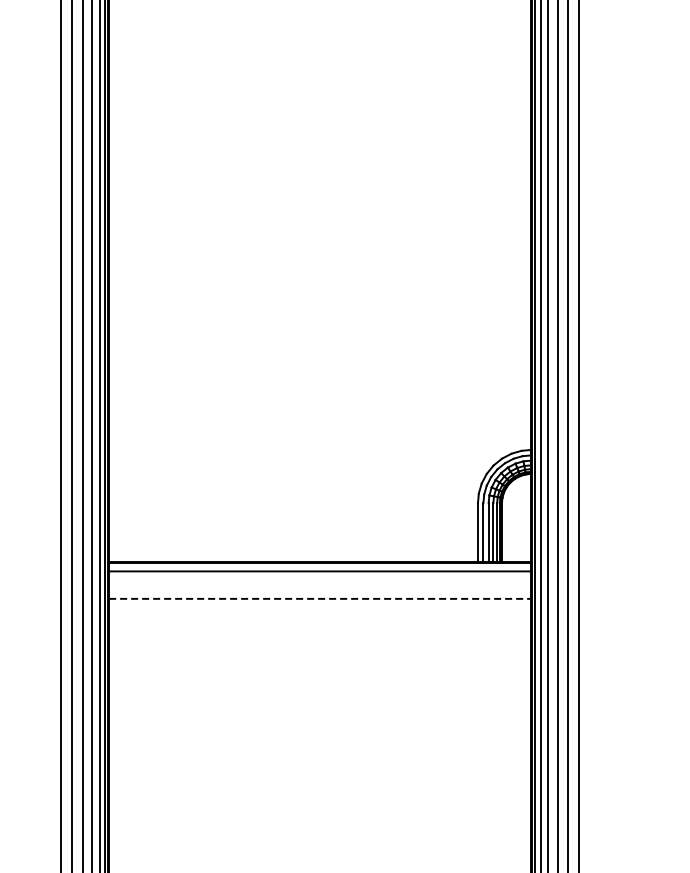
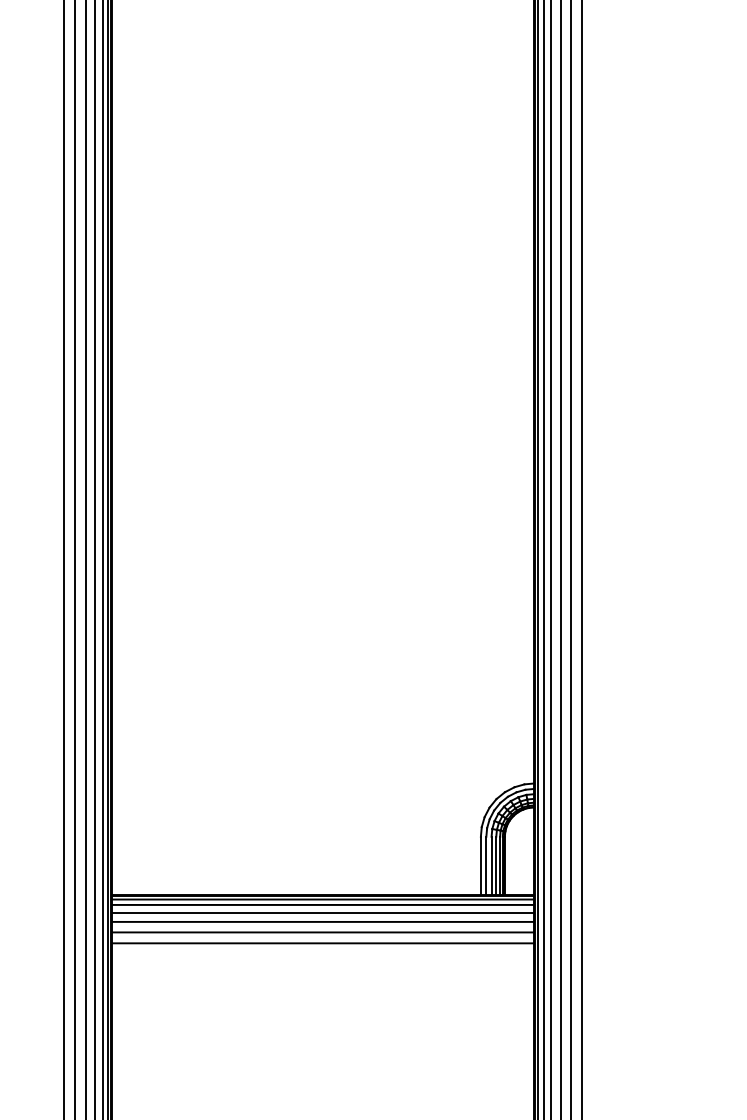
line: (320, 565) -> (323, 899), added
line: (320, 578) -> (323, 912), added
line: (320, 587) -> (323, 921), added
line: (320, 598) -> (323, 932), dashed -> solid
line: (320, 609) -> (323, 943), added

